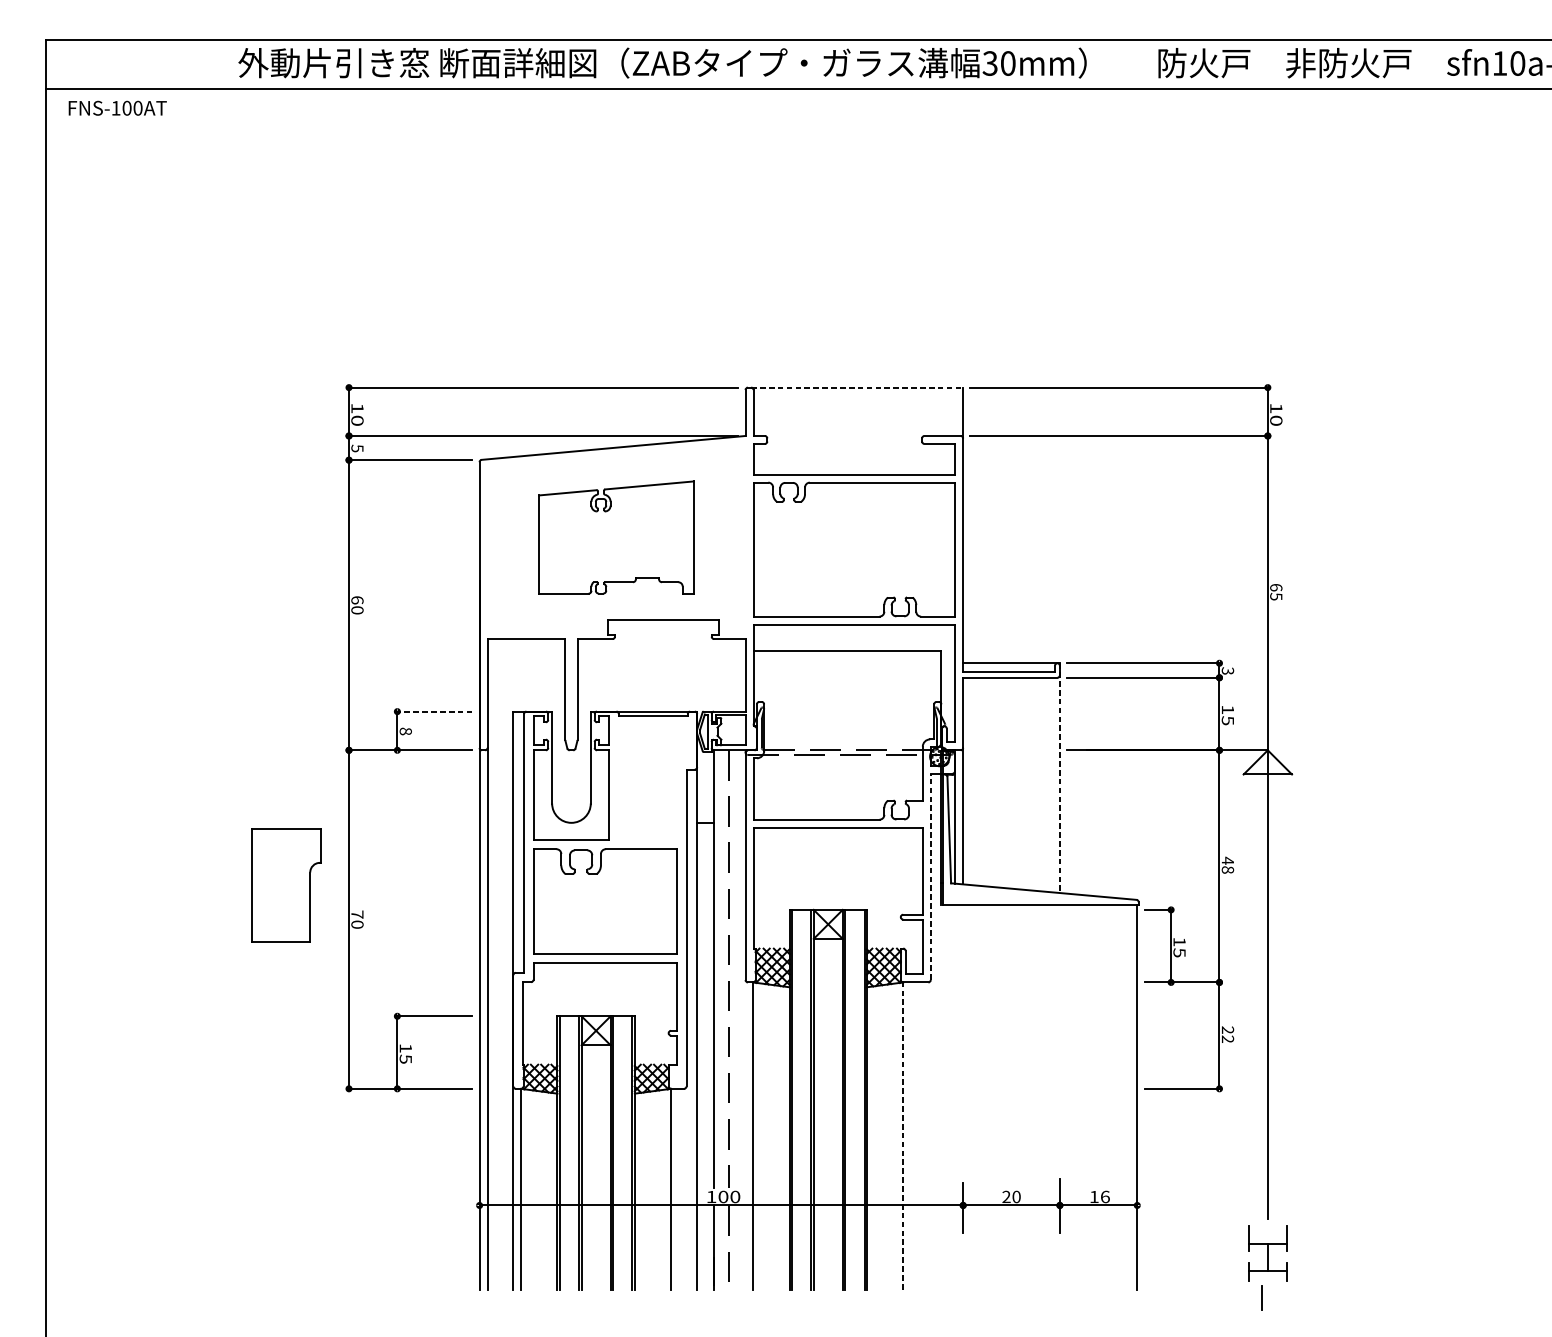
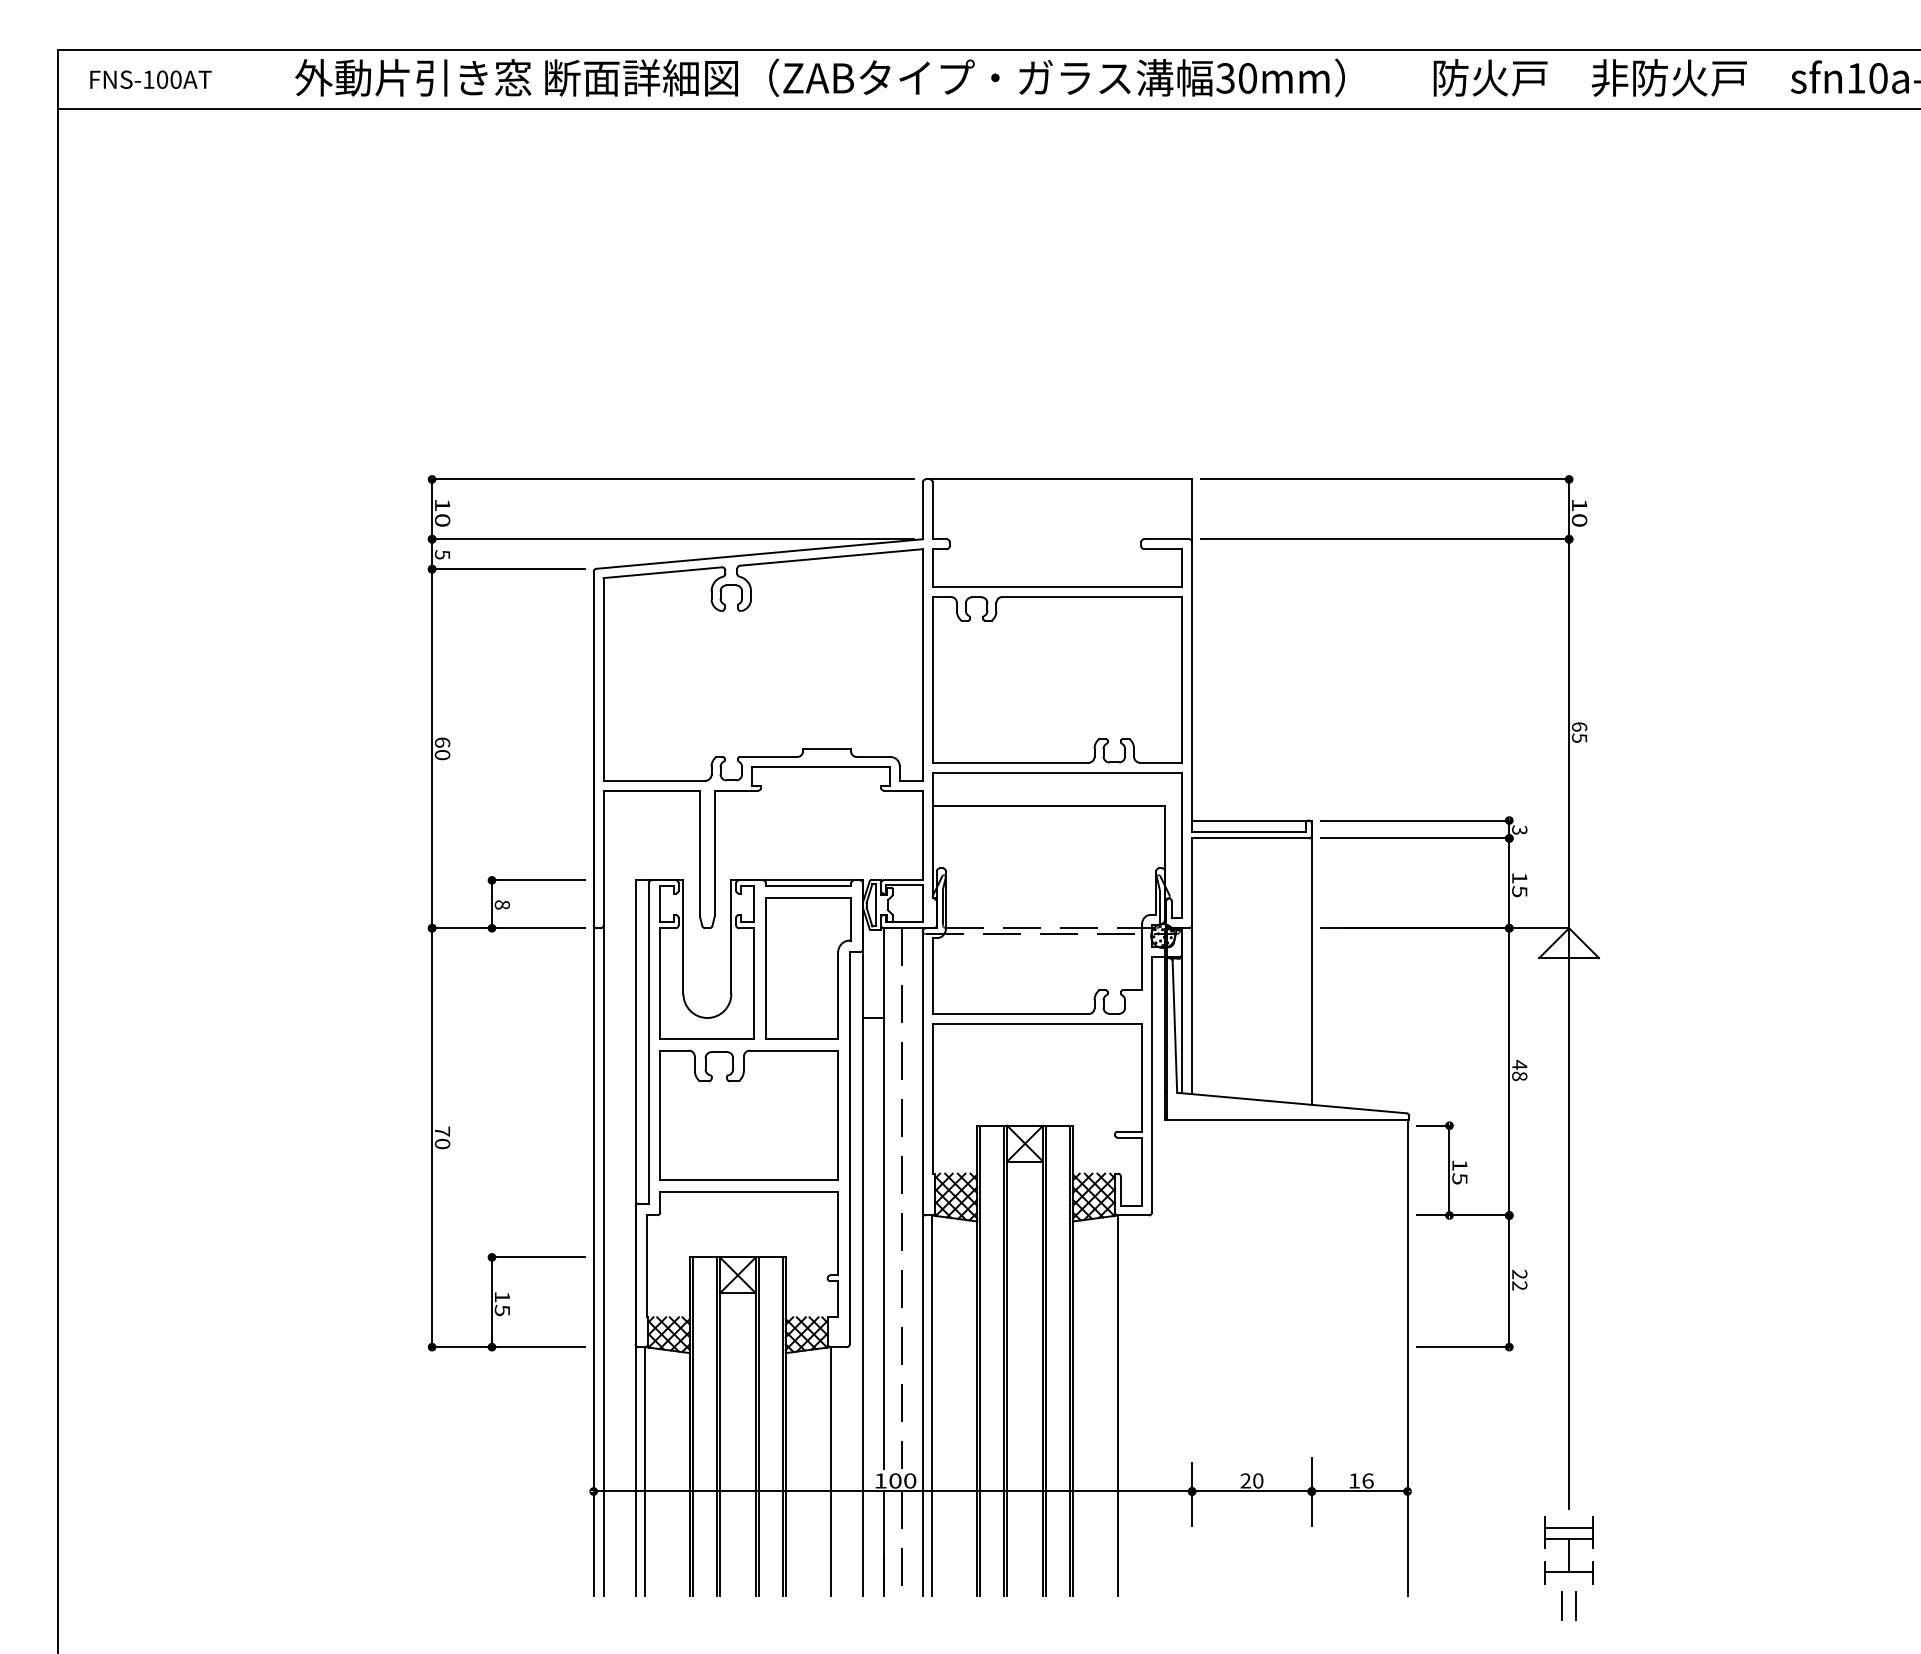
text: (117, 108) -> (150, 79), moved
line: (857, 387) -> (1061, 479), dashed -> solid
part: (615, 537) -> (762, 664), size x1.67
line: (434, 711) -> (537, 880), dashed -> solid
line: (1059, 778) -> (1311, 963), dashed -> solid
line: (931, 876) -> (1152, 1084), dashed -> solid
part: (286, 885) -> (808, 968), moved
line: (745, 1135) -> (922, 1405), added
line: (902, 1135) -> (1117, 1405), dashed -> solid
line: (1268, 1234) -> (1569, 1527), added
line: (1273, 1297) -> (1576, 1605), added

